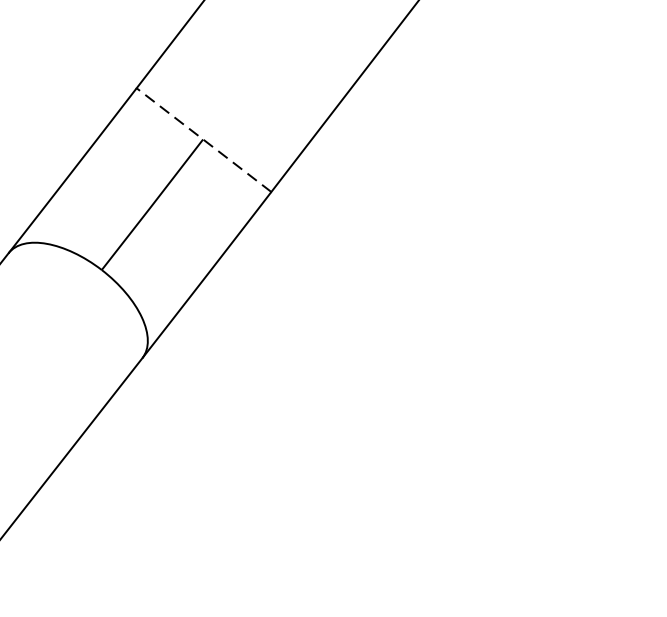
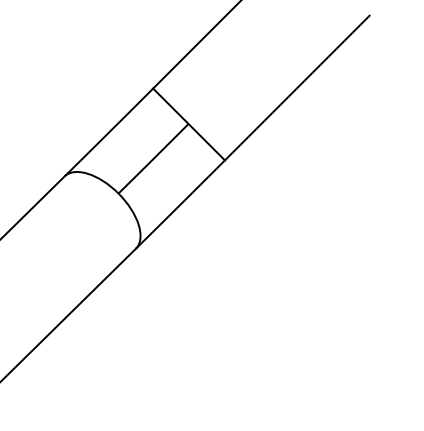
line: (204, 140) -> (189, 124), dashed -> solid

